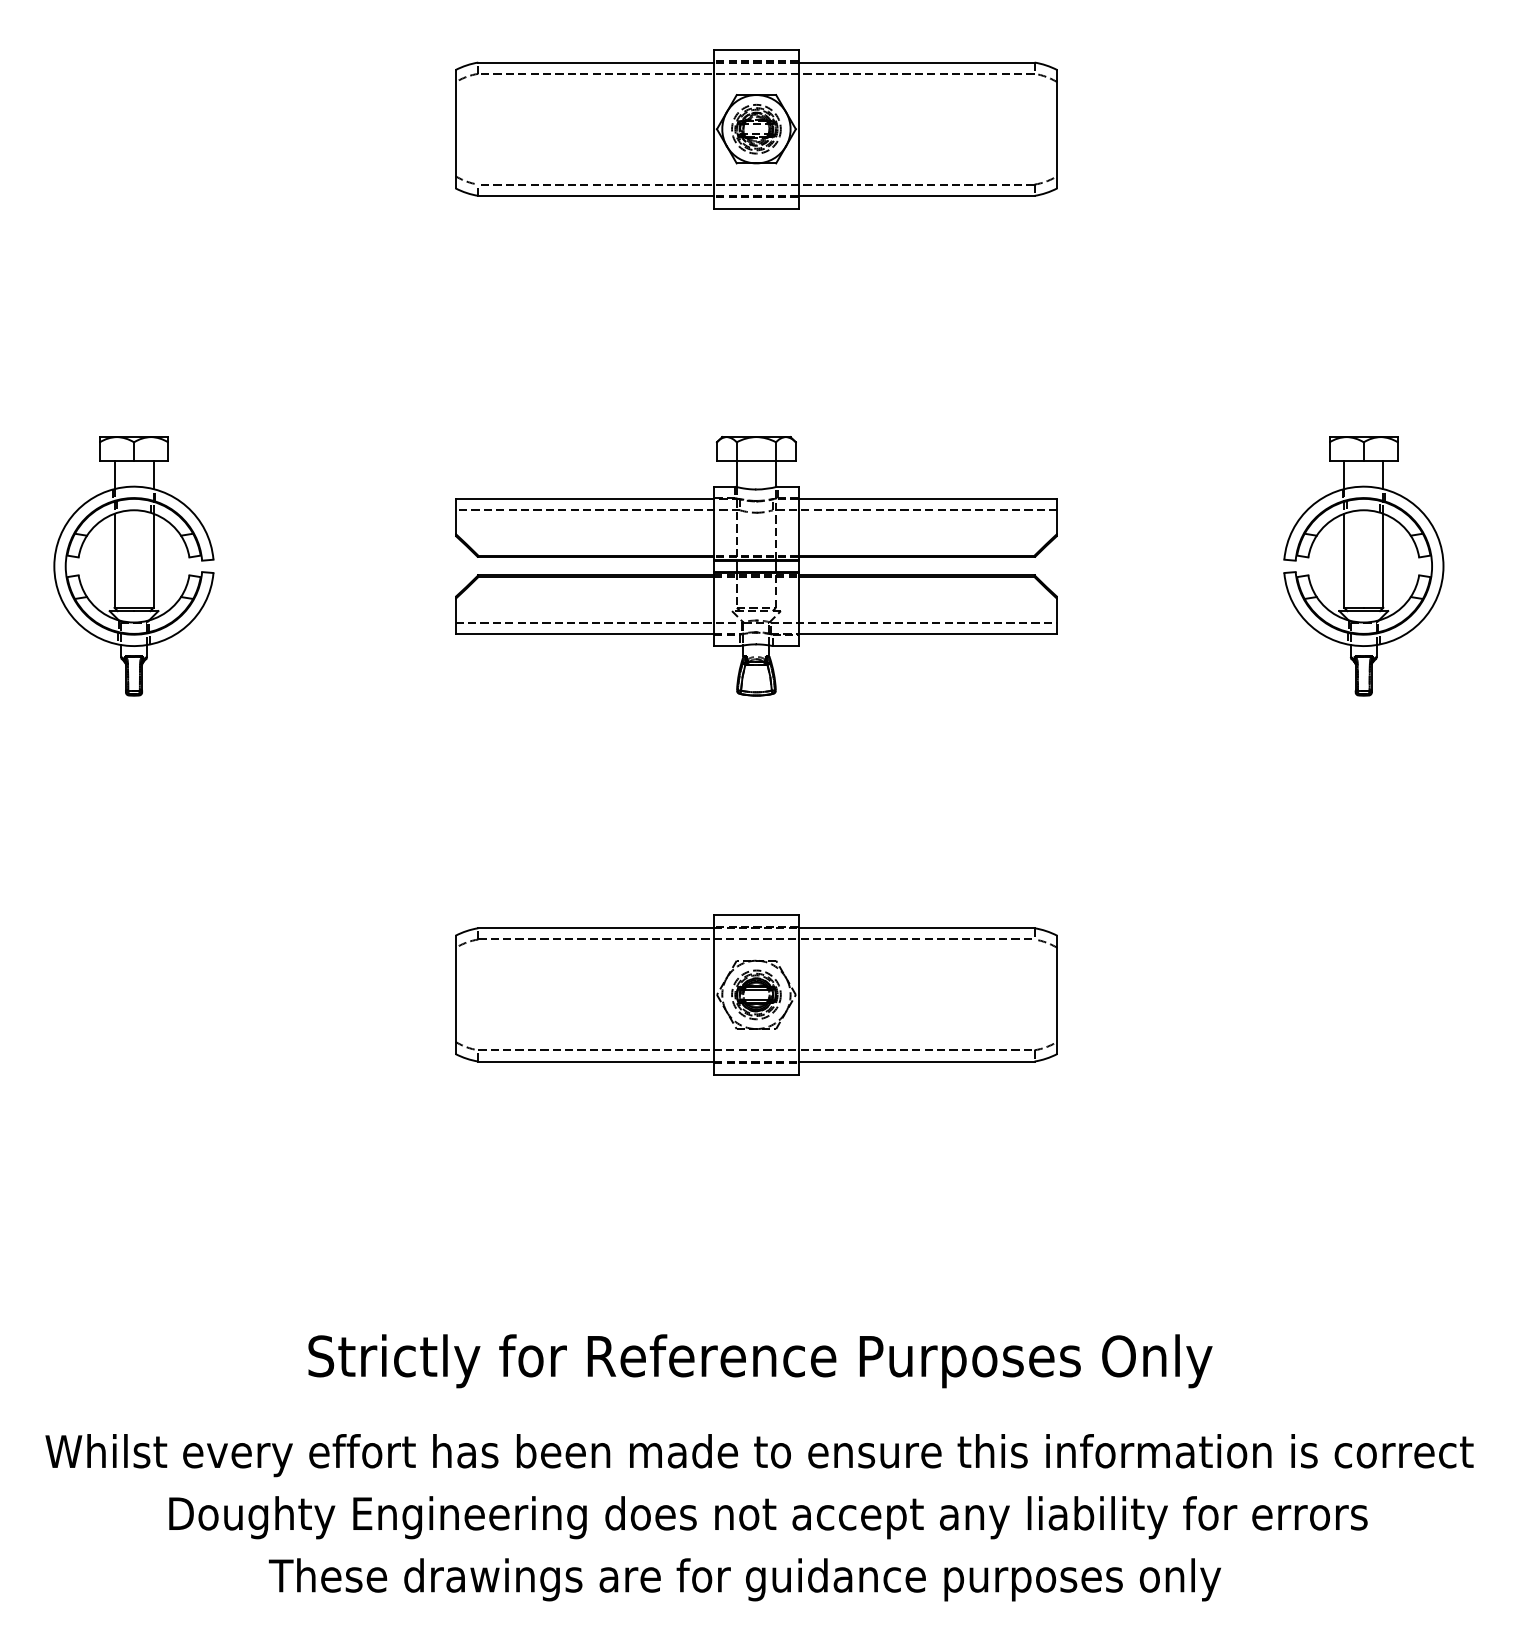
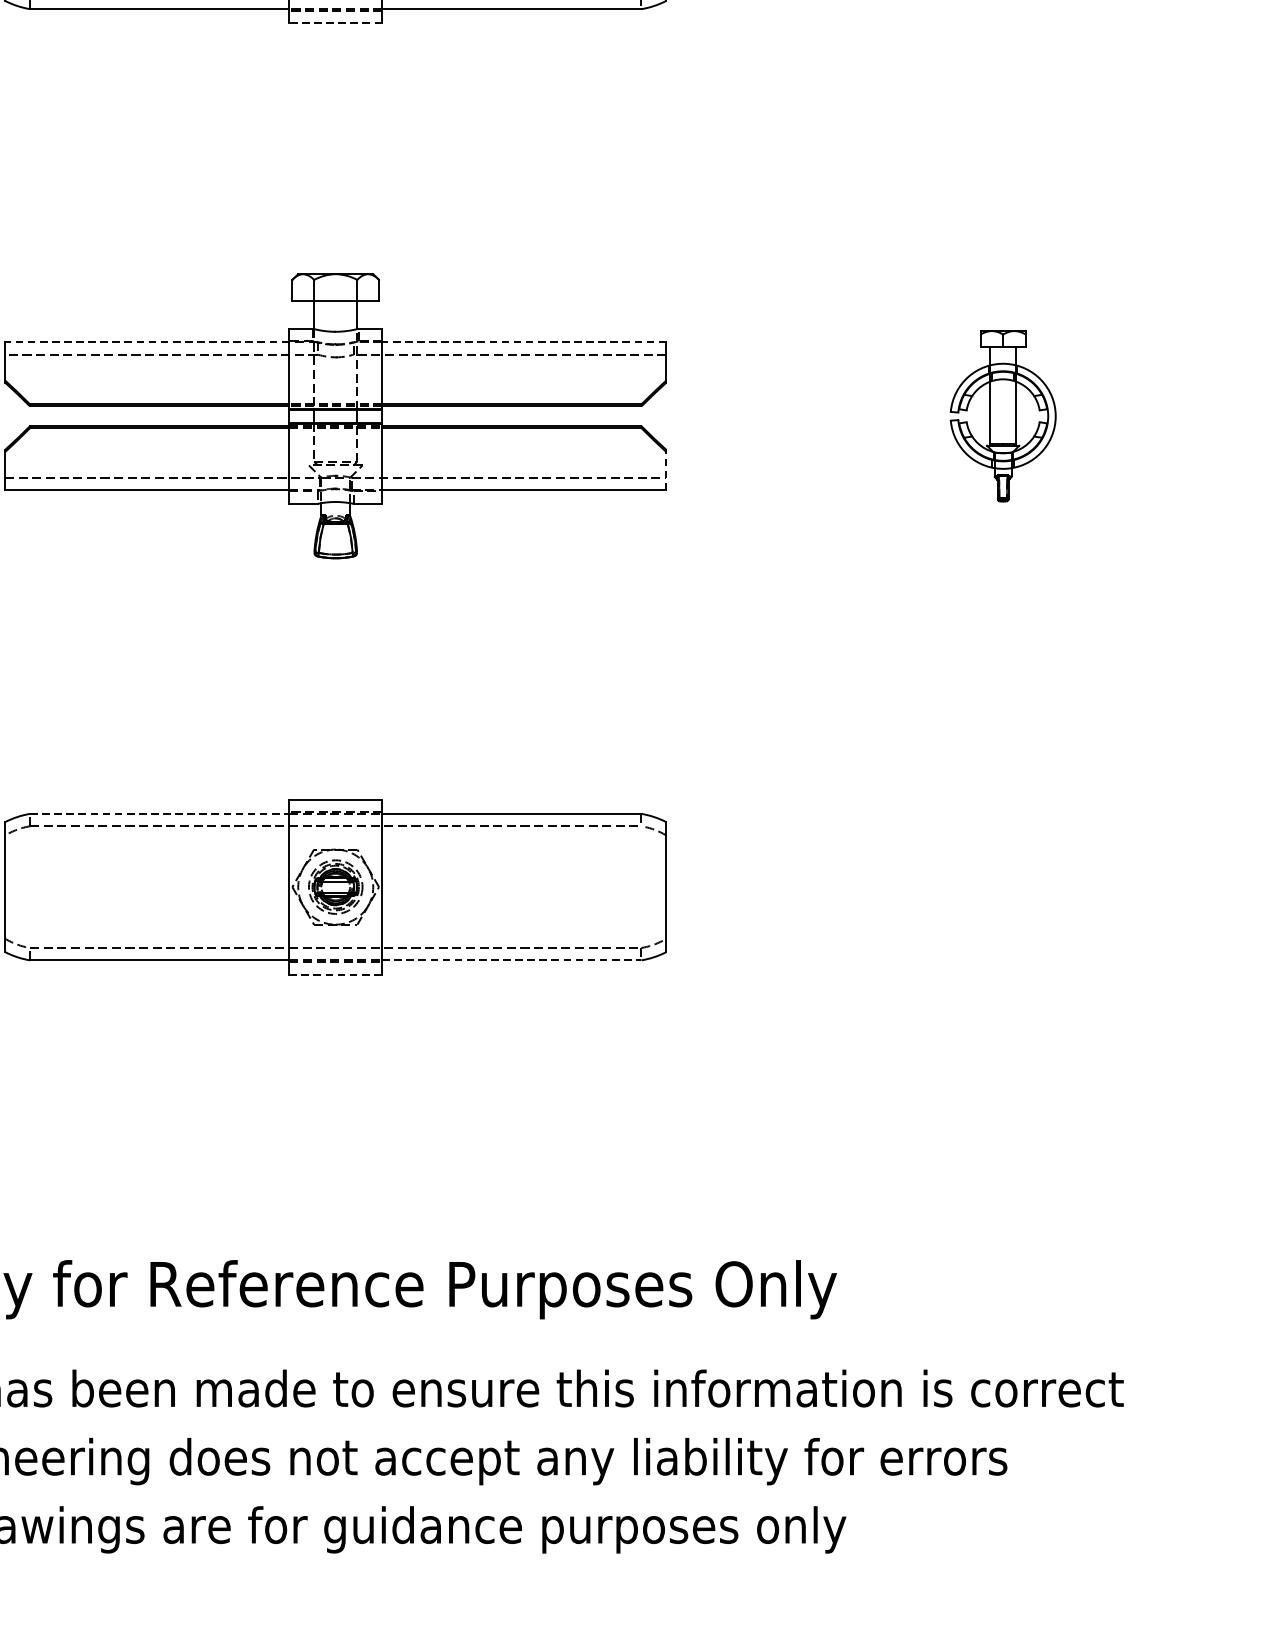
line: (755, 208) -> (334, 23), solid -> dashed
line: (584, 498) -> (146, 341), solid -> dashed
line: (927, 498) -> (523, 341), solid -> dashed
part: (1363, 566) -> (1002, 416), size x0.6
line: (1057, 615) -> (666, 470), solid -> dashed
line: (596, 928) -> (160, 814), solid -> dashed
line: (916, 1061) -> (511, 960), solid -> dashed
line: (756, 1074) -> (335, 974), solid -> dashed

